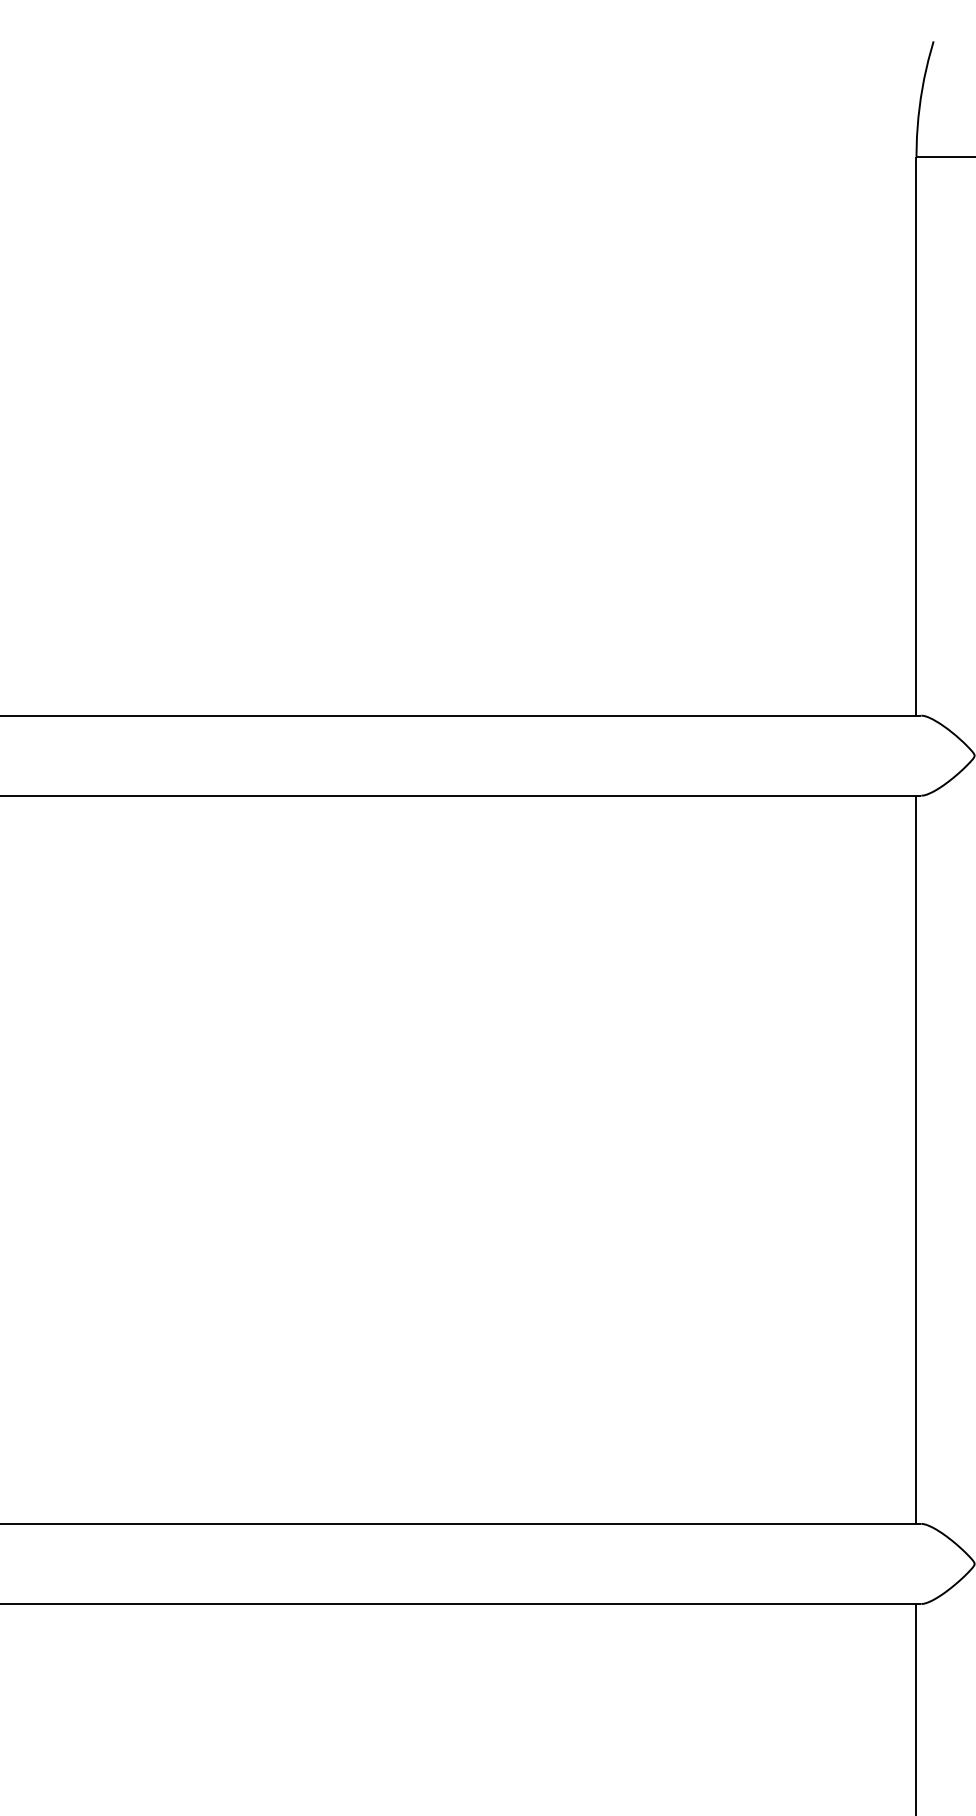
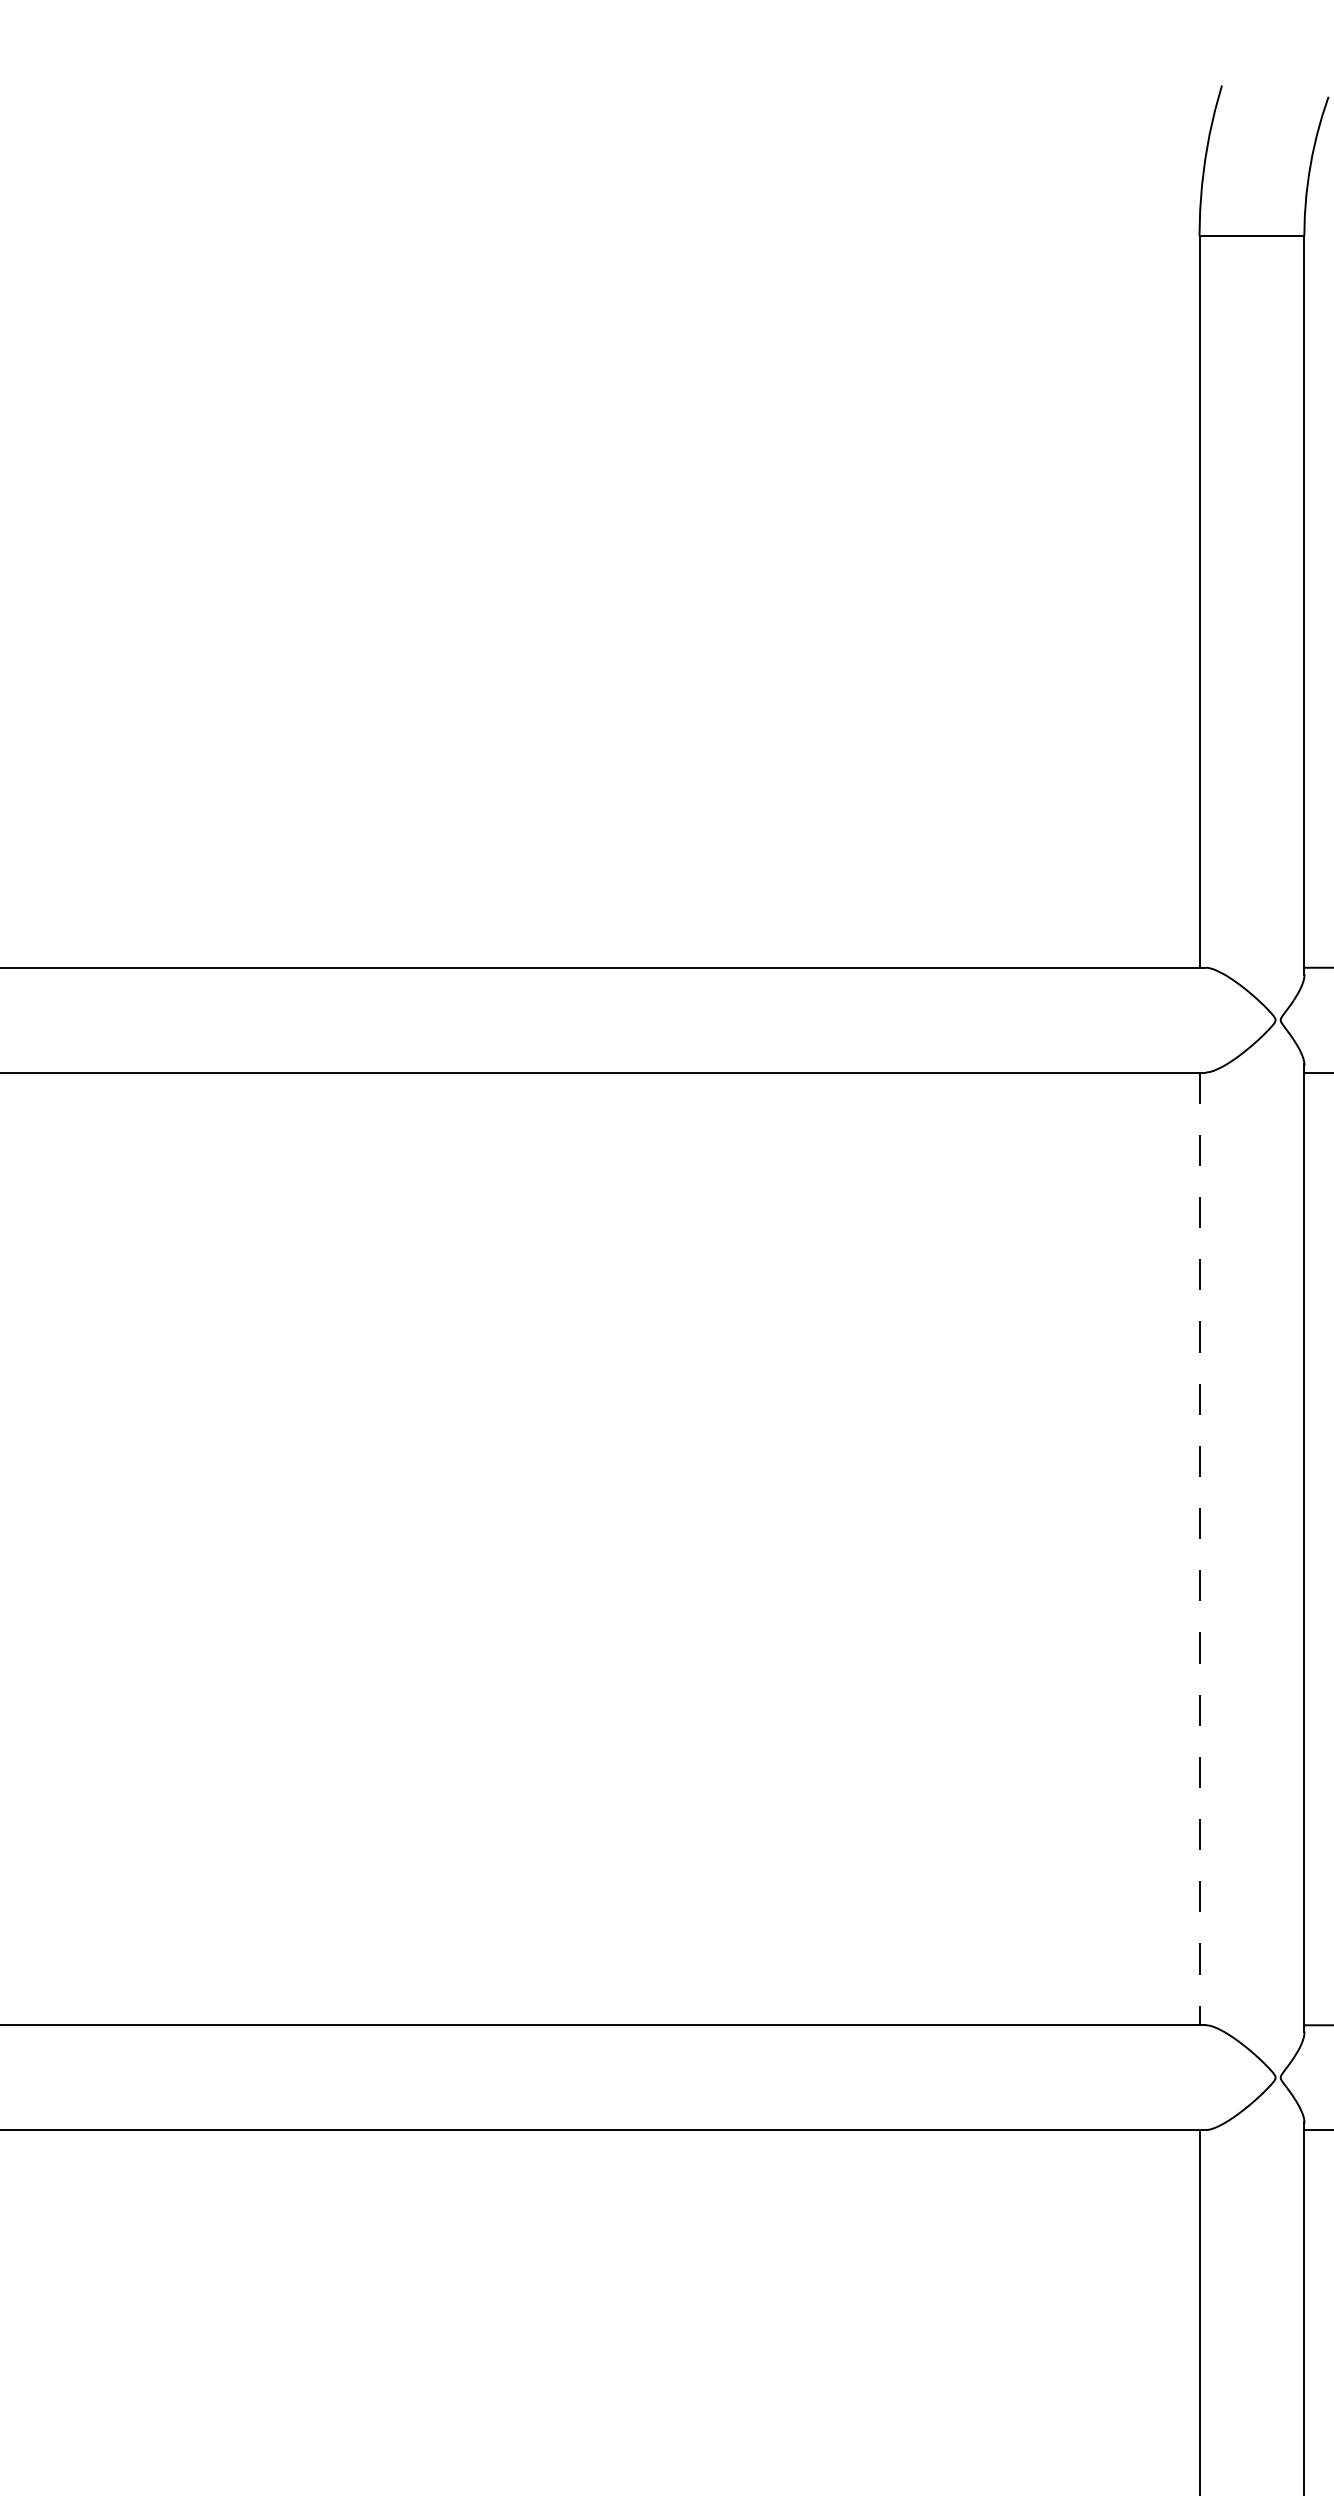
line: (916, 1160) -> (1199, 1549), solid -> dashed

